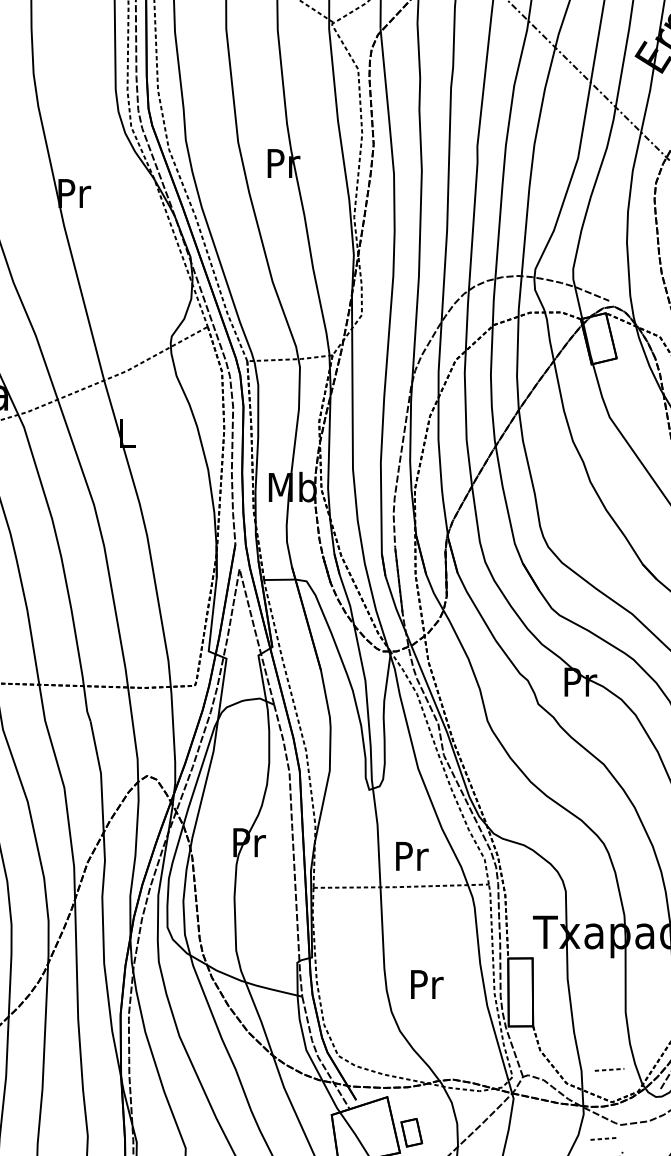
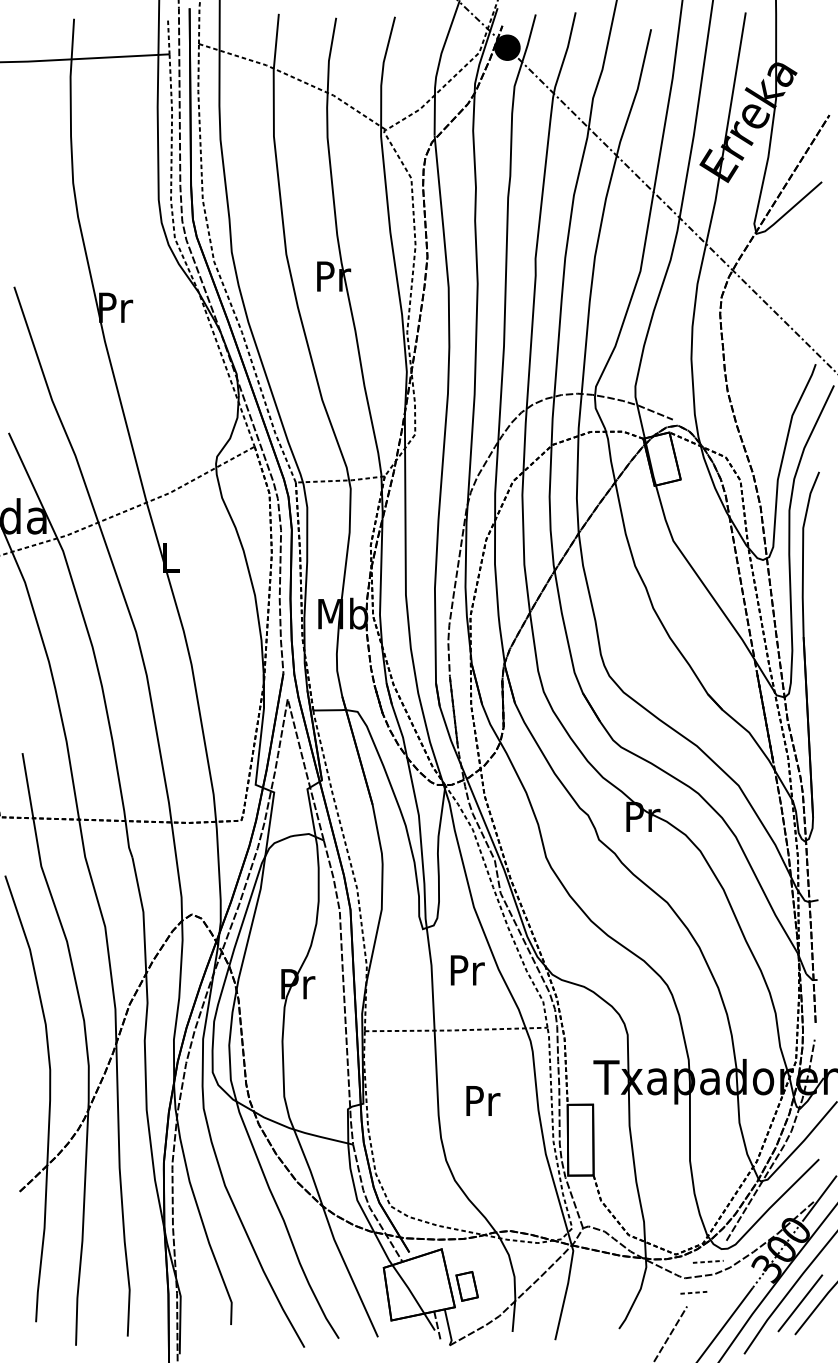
text: (412, 856) -> (467, 970), moved
text: (427, 984) -> (483, 1100), moved
line: (608, 1069) -> (707, 1261), moved
line: (602, 1138) -> (692, 1292), moved

